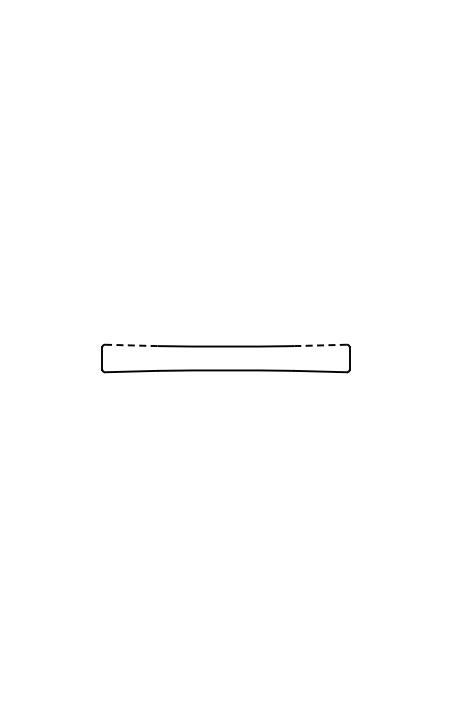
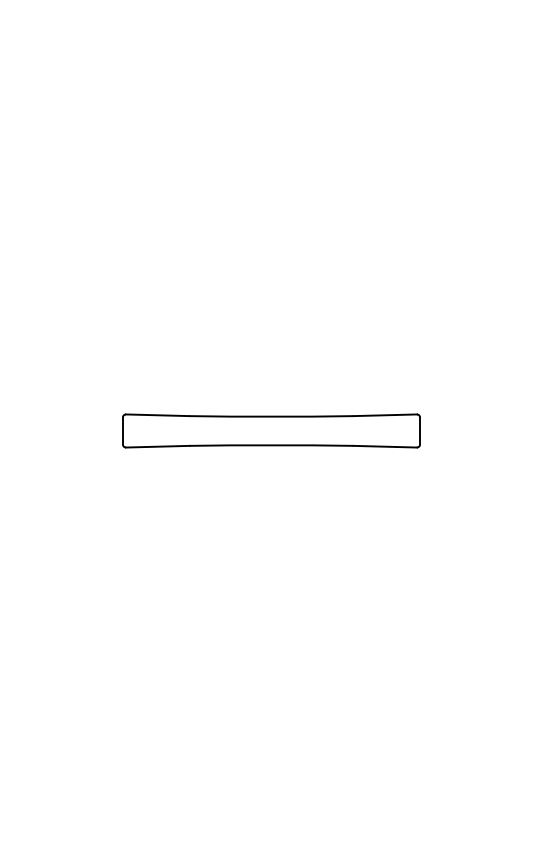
line: (131, 345) -> (157, 415), dashed -> solid
line: (321, 345) -> (386, 415), dashed -> solid

